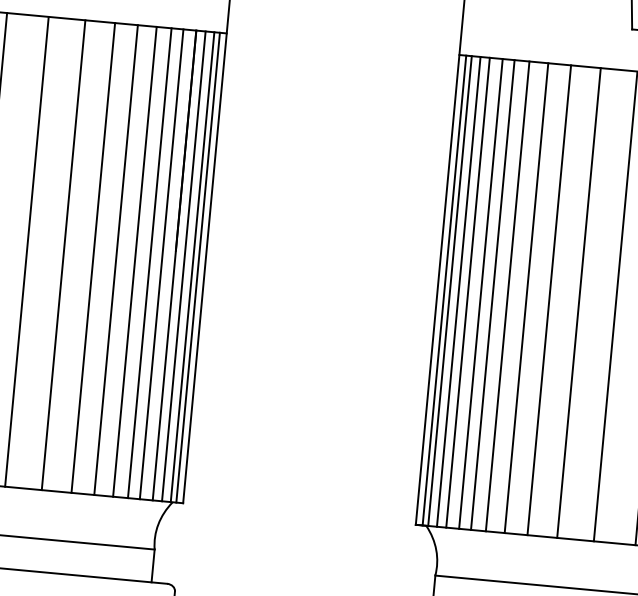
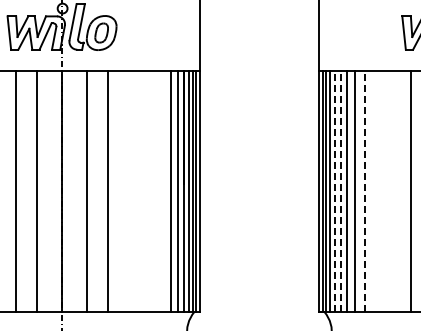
line: (64, 253) -> (127, 190), removed
line: (93, 256) -> (142, 190), removed
line: (116, 258) -> (154, 190), removed
line: (134, 259) -> (163, 190), removed
line: (467, 292) -> (334, 191), solid -> dashed
line: (481, 294) -> (341, 191), solid -> dashed
line: (525, 298) -> (364, 191), solid -> dashed
line: (549, 298) -> (376, 190), removed
line: (578, 301) -> (391, 190), removed

